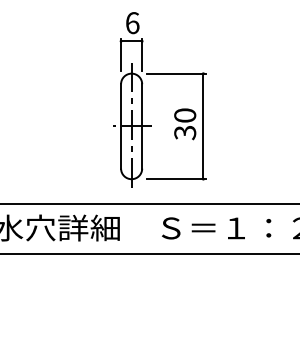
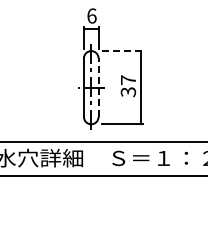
line: (176, 74) -> (122, 51), solid -> dashed
text: (185, 114) -> (128, 79), 30 -> 37
line: (142, 126) -> (98, 87), solid -> dashed

